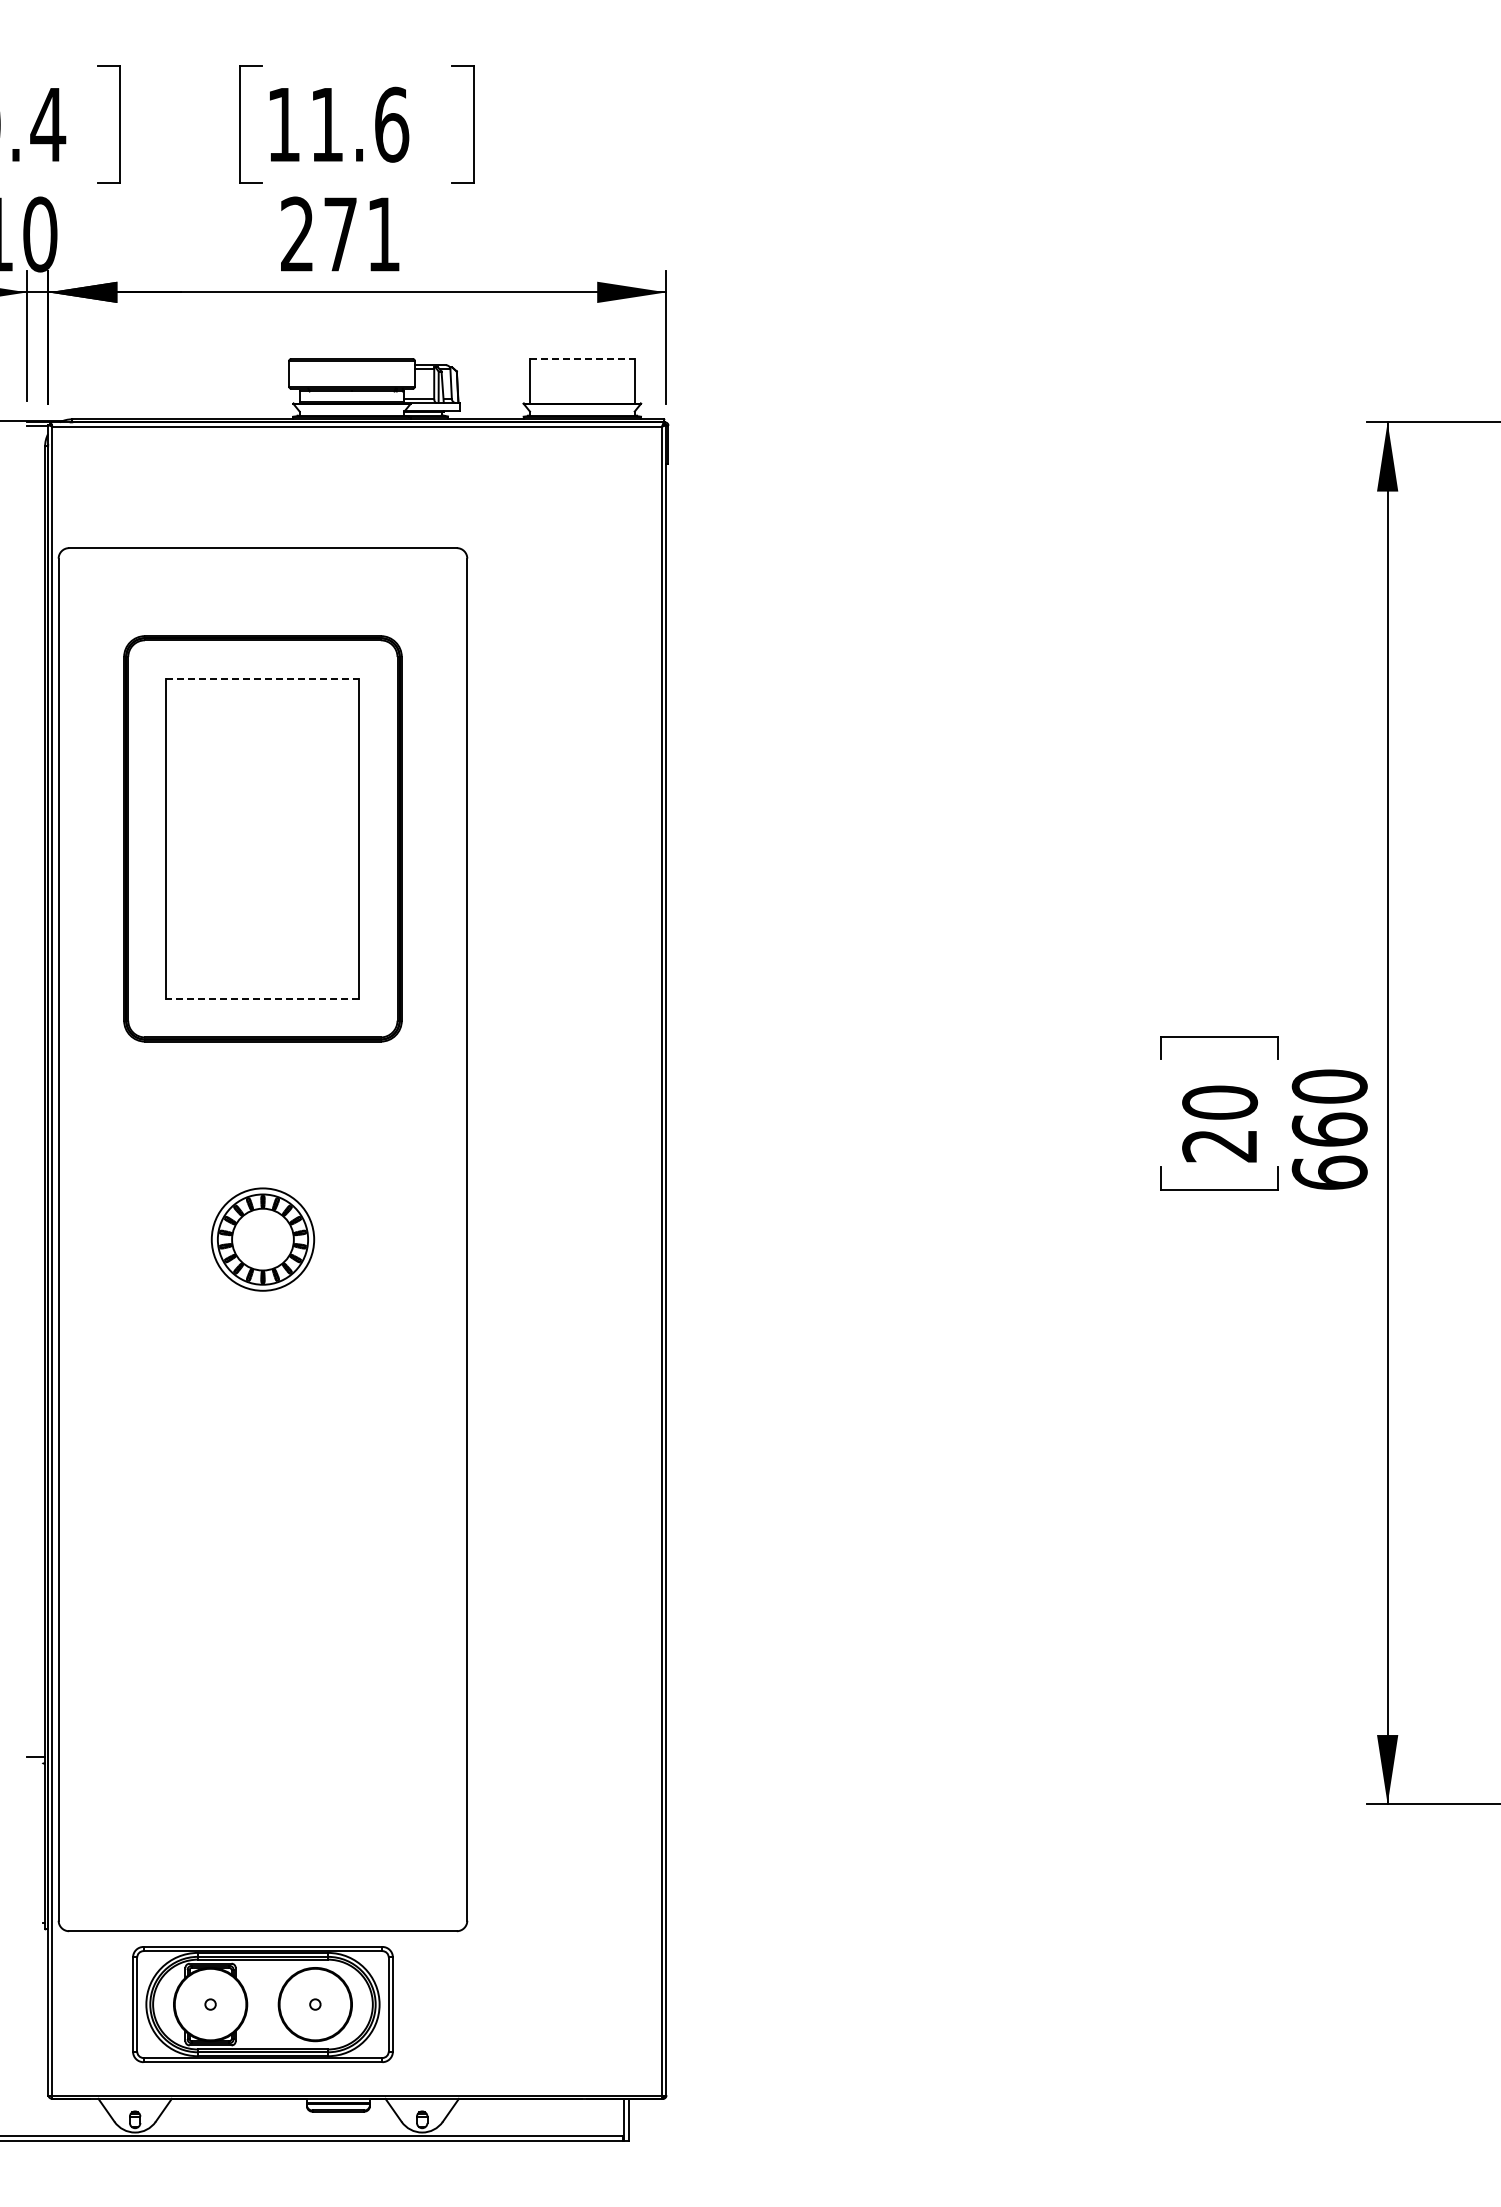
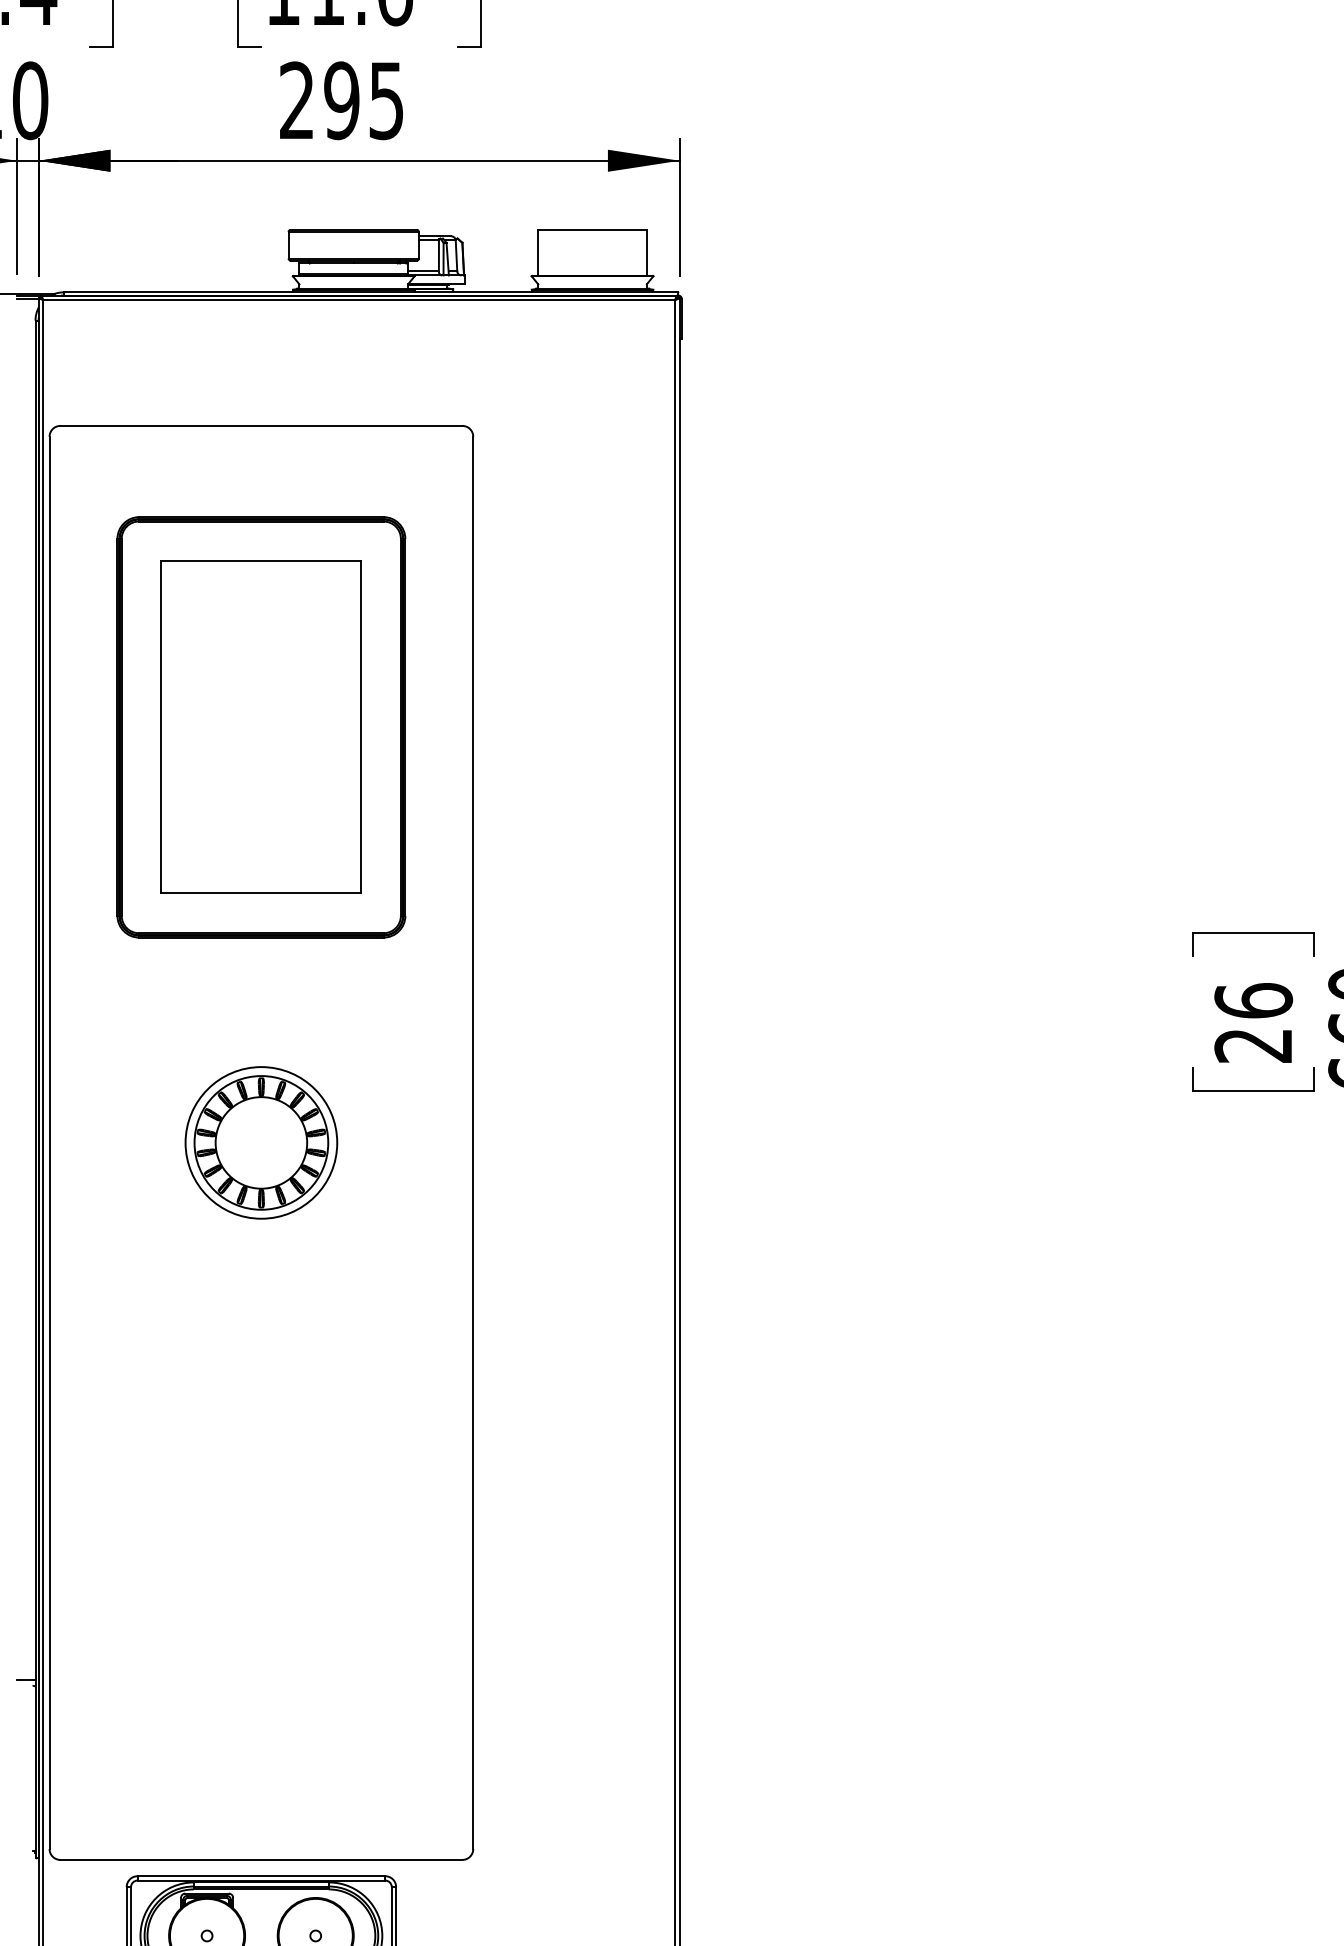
text: (361, 234) -> (363, 100), 271 -> 295
line: (582, 358) -> (592, 229), dashed -> solid
line: (262, 678) -> (260, 561), dashed -> solid
line: (262, 998) -> (260, 892), dashed -> solid
text: (1219, 1102) -> (1253, 1000), 20 -> 26
part: (262, 1239) -> (260, 1142), size x1.43

